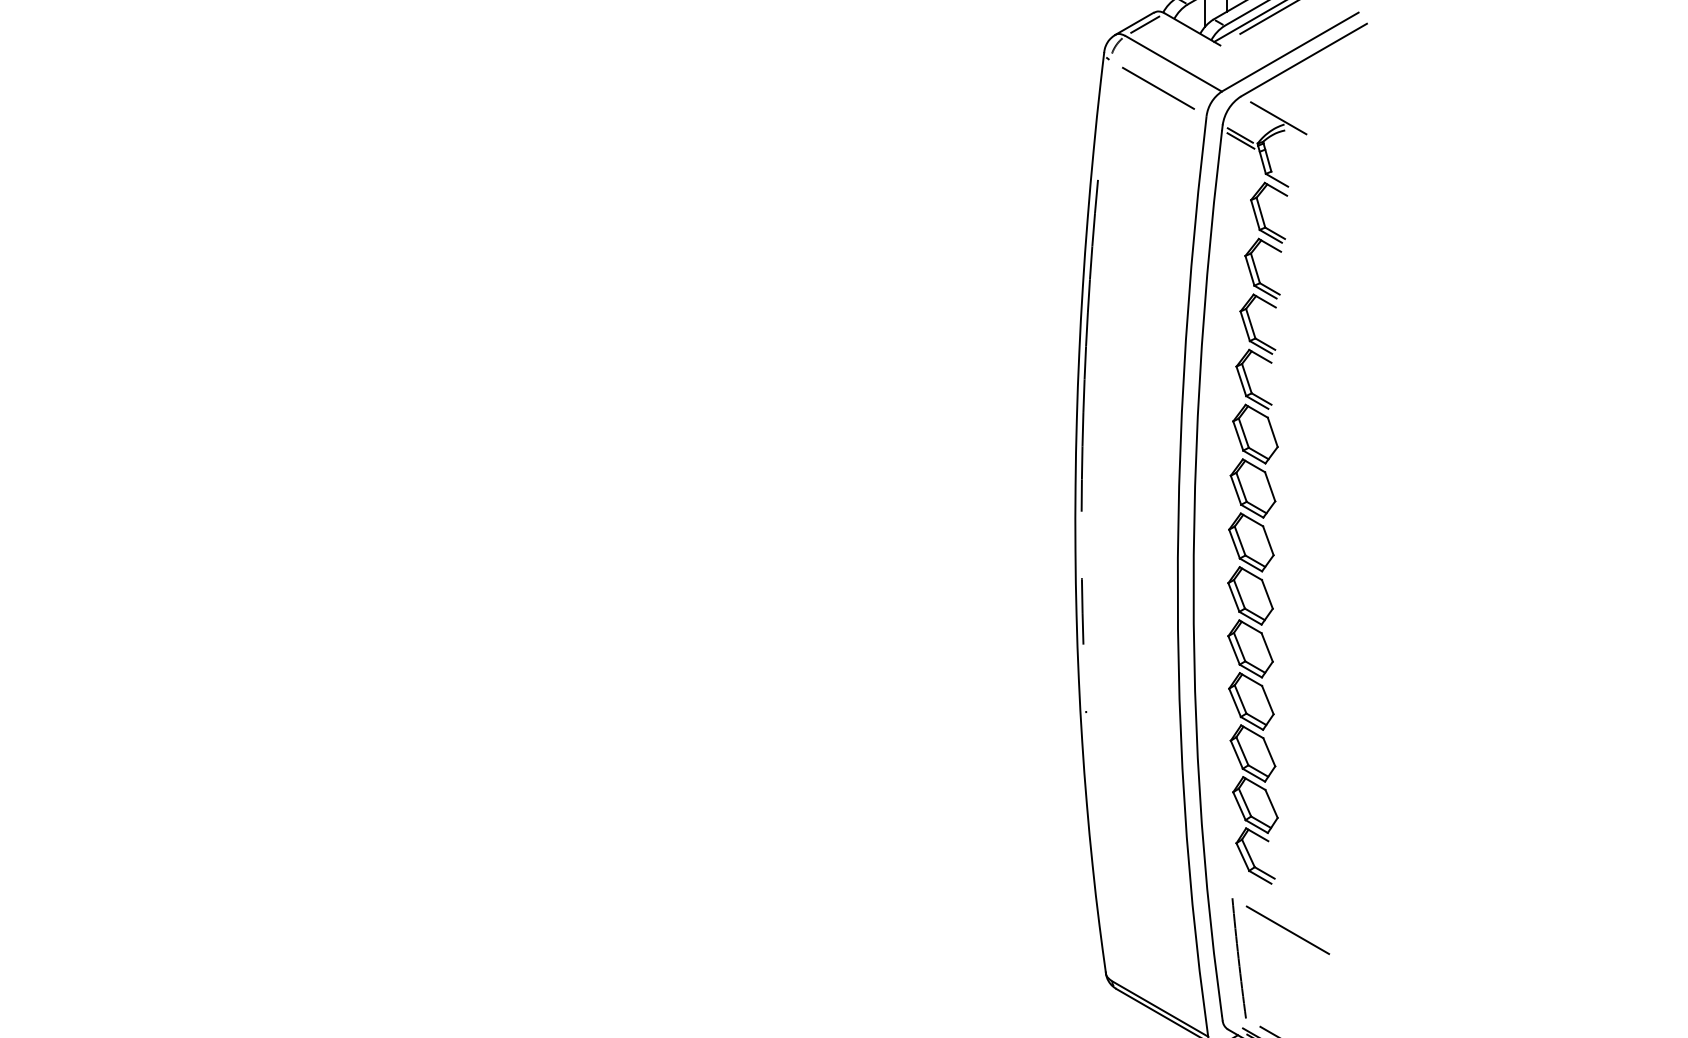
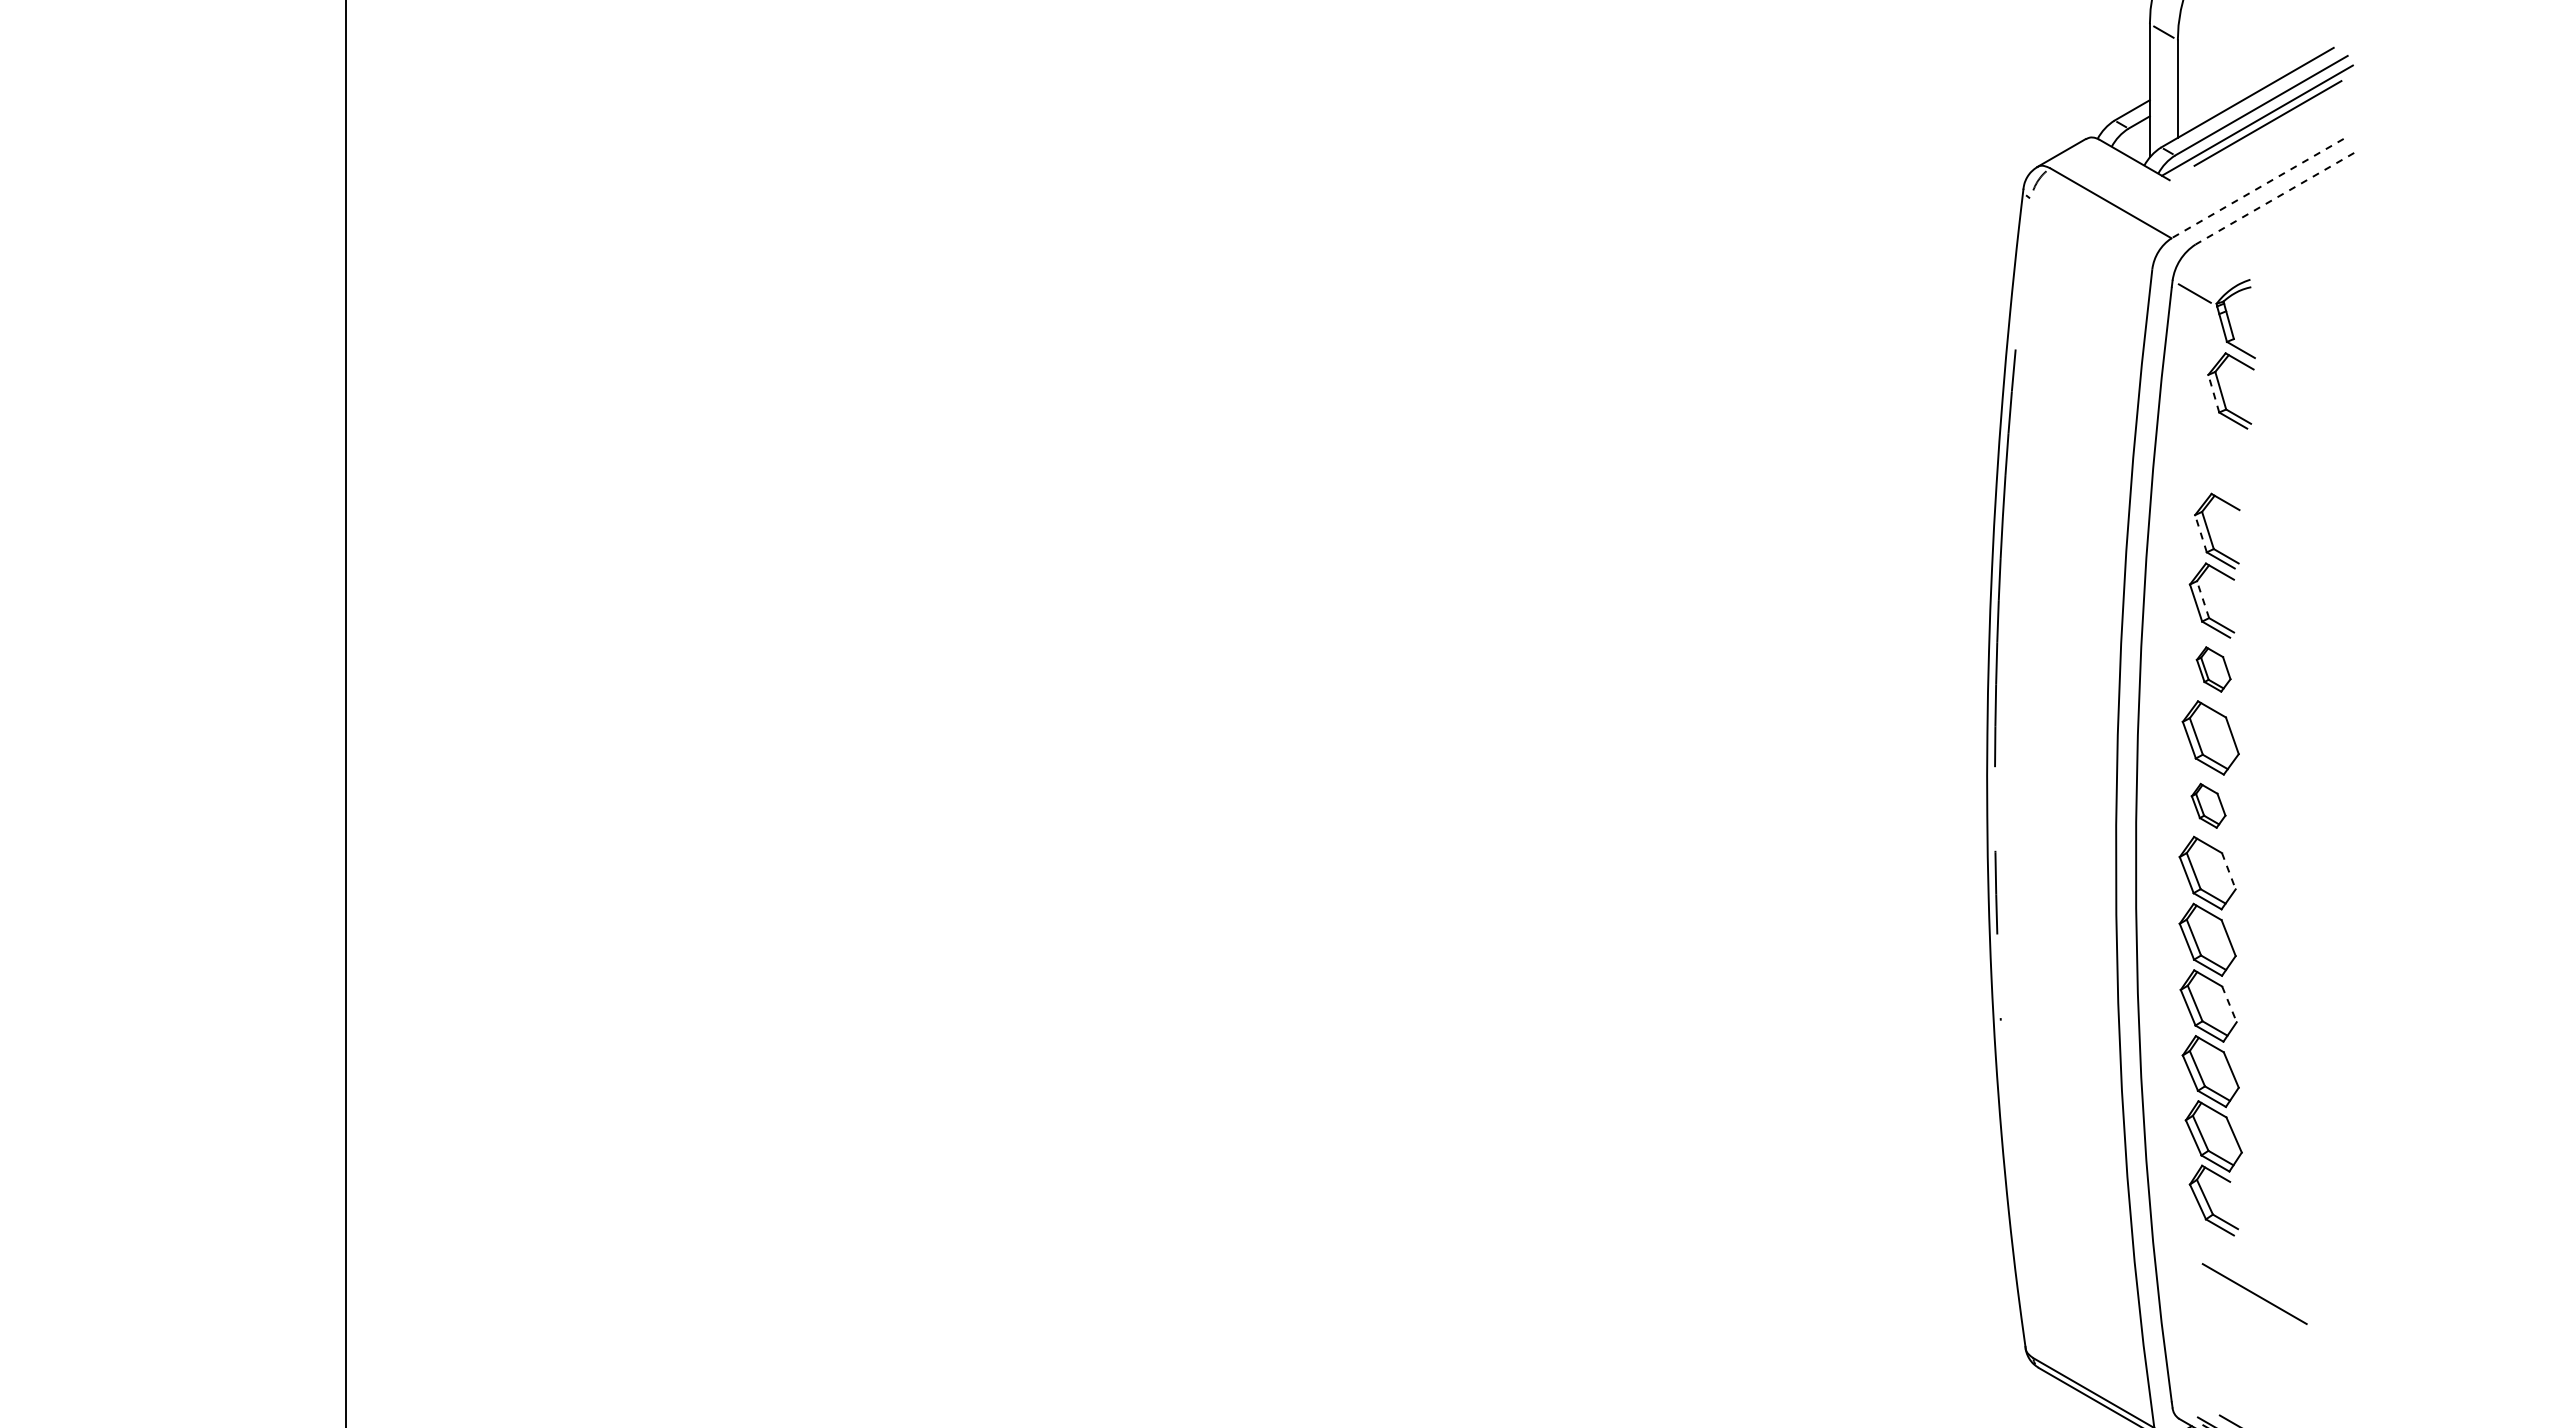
line: (1144, 24) -> (2074, 153), removed
line: (1290, 52) -> (2257, 188), solid -> dashed
line: (1303, 59) -> (2274, 198), solid -> dashed
line: (1158, 87) -> (2091, 233), removed
line: (1278, 117) -> (2242, 271), removed
line: (1240, 141) -> (2195, 300), removed
line: (1255, 214) -> (2213, 393), solid -> dashed
part: (1256, 269) -> (2215, 462), removed
line: (1244, 326) -> (2200, 533), solid -> dashed
line: (1246, 378) -> (2202, 599), solid -> dashed
part: (1255, 434) -> (2213, 669), size x0.6
part: (1251, 542) -> (2208, 805), size x0.6
line: (1267, 594) -> (2229, 871), solid -> dashed
line: (1267, 700) -> (2229, 1004), solid -> dashed
line: (1239, 958) -> (2193, 1329), removed

